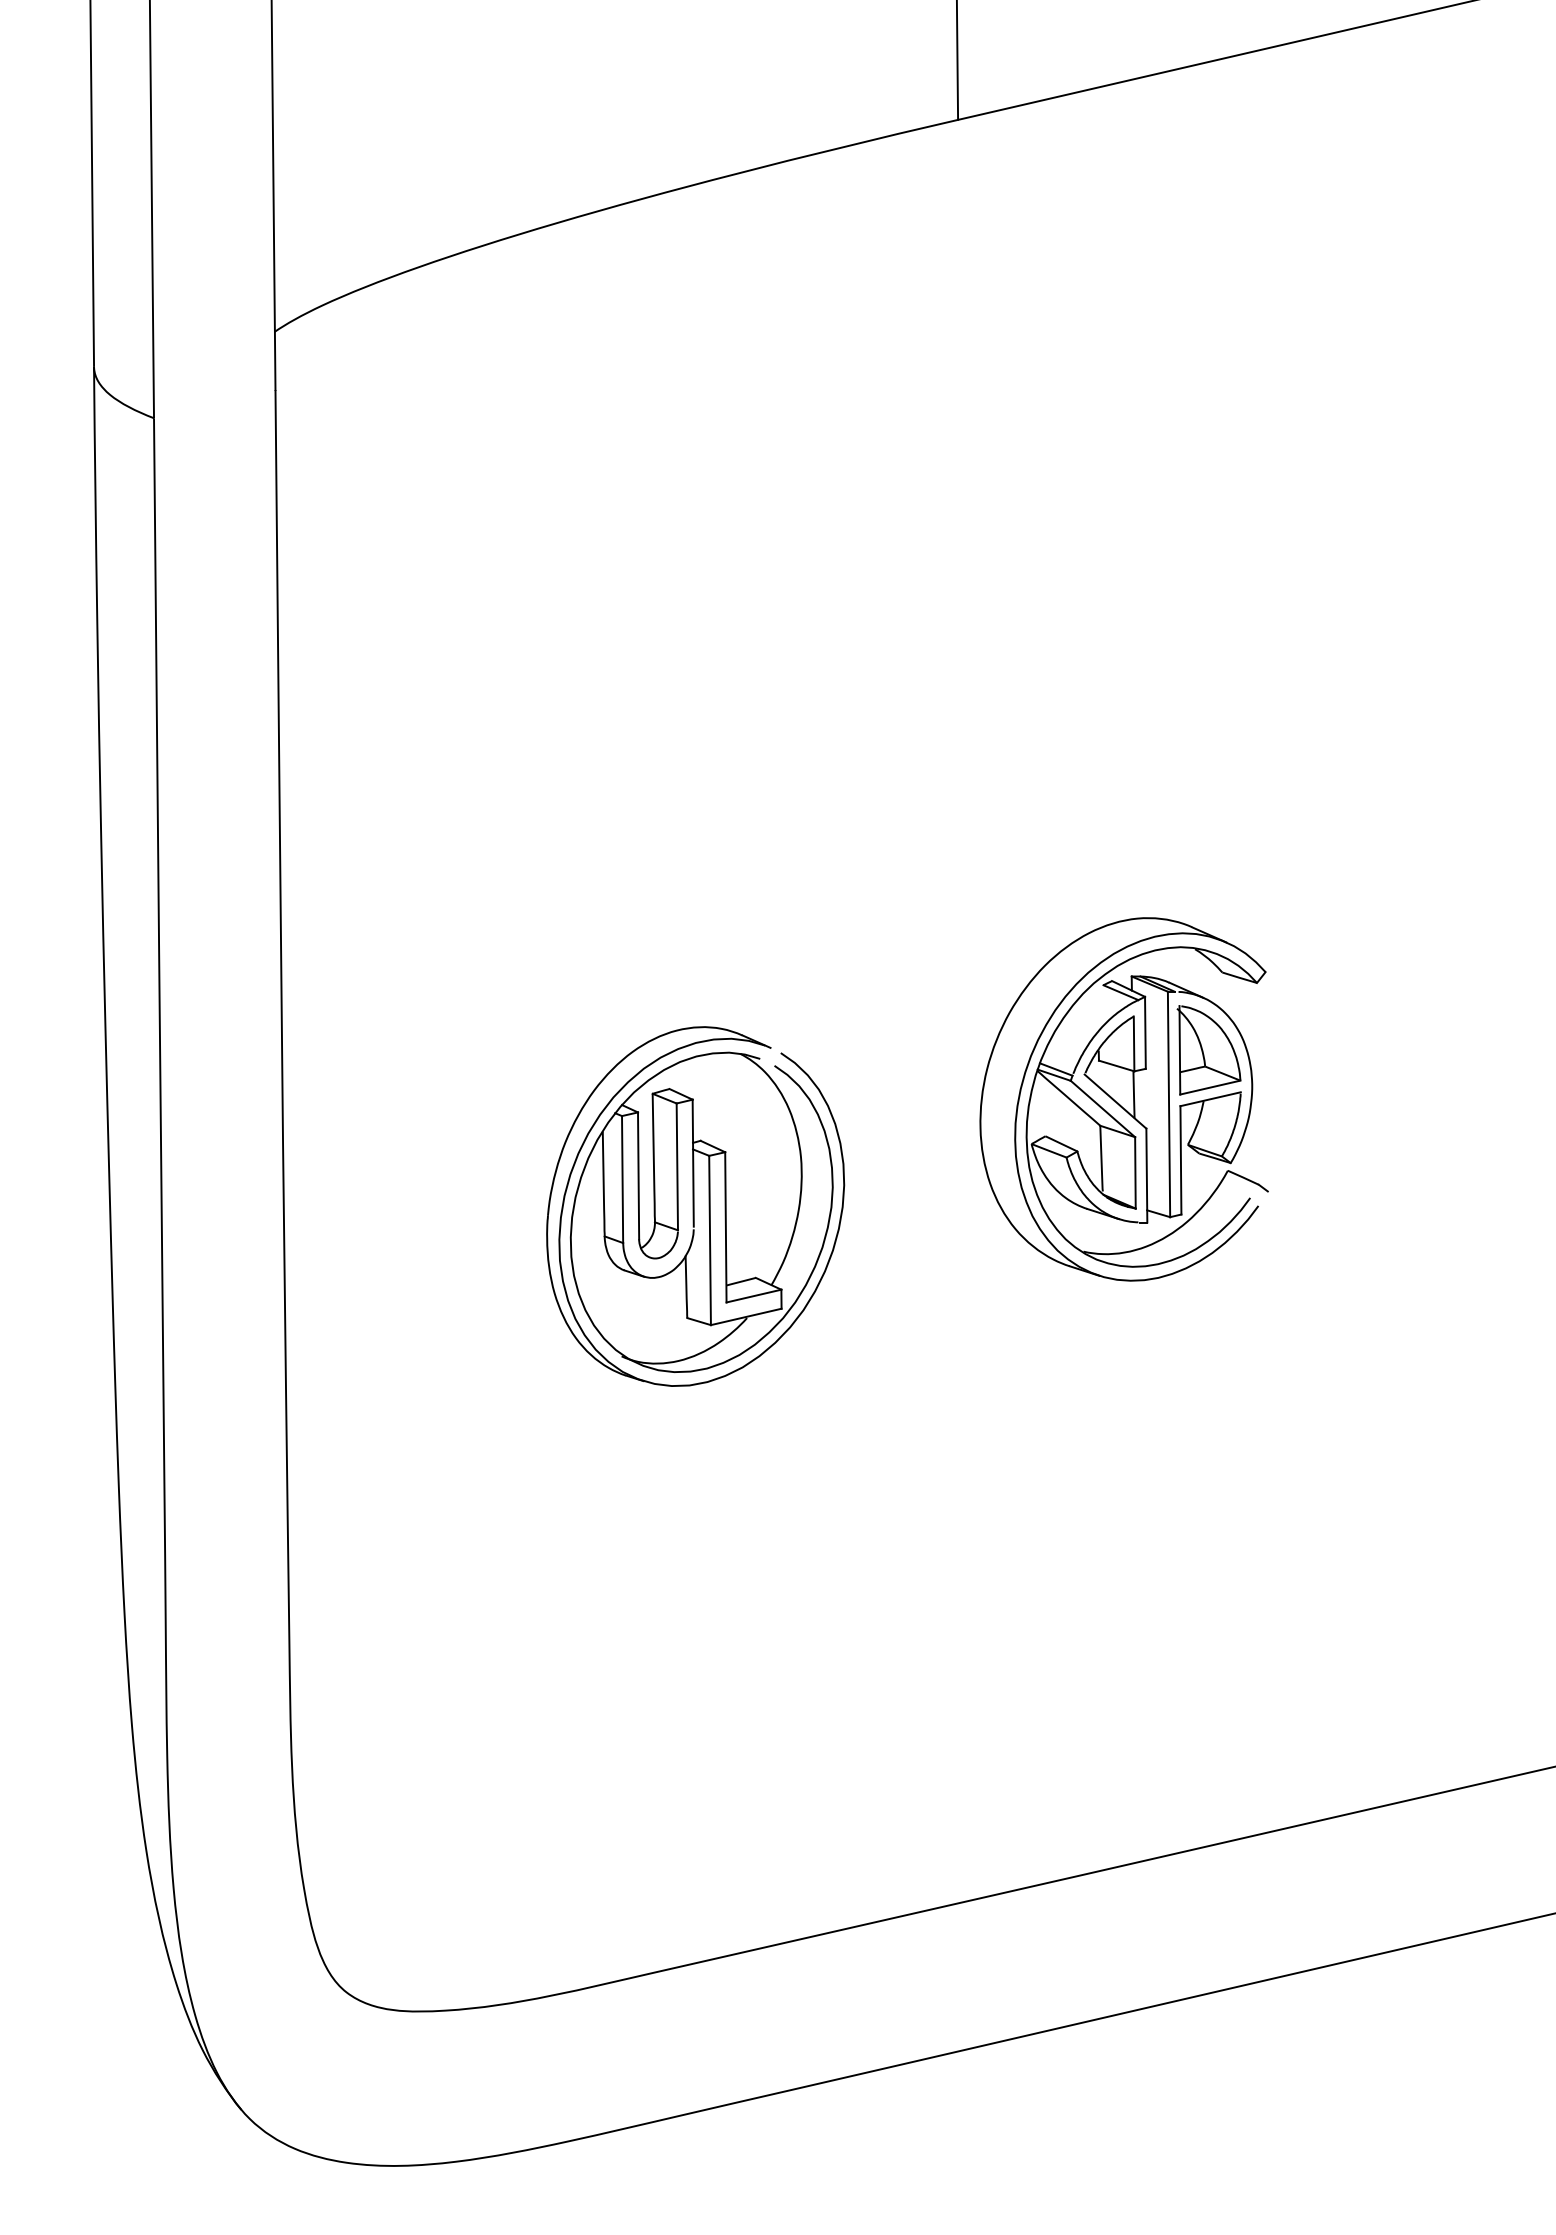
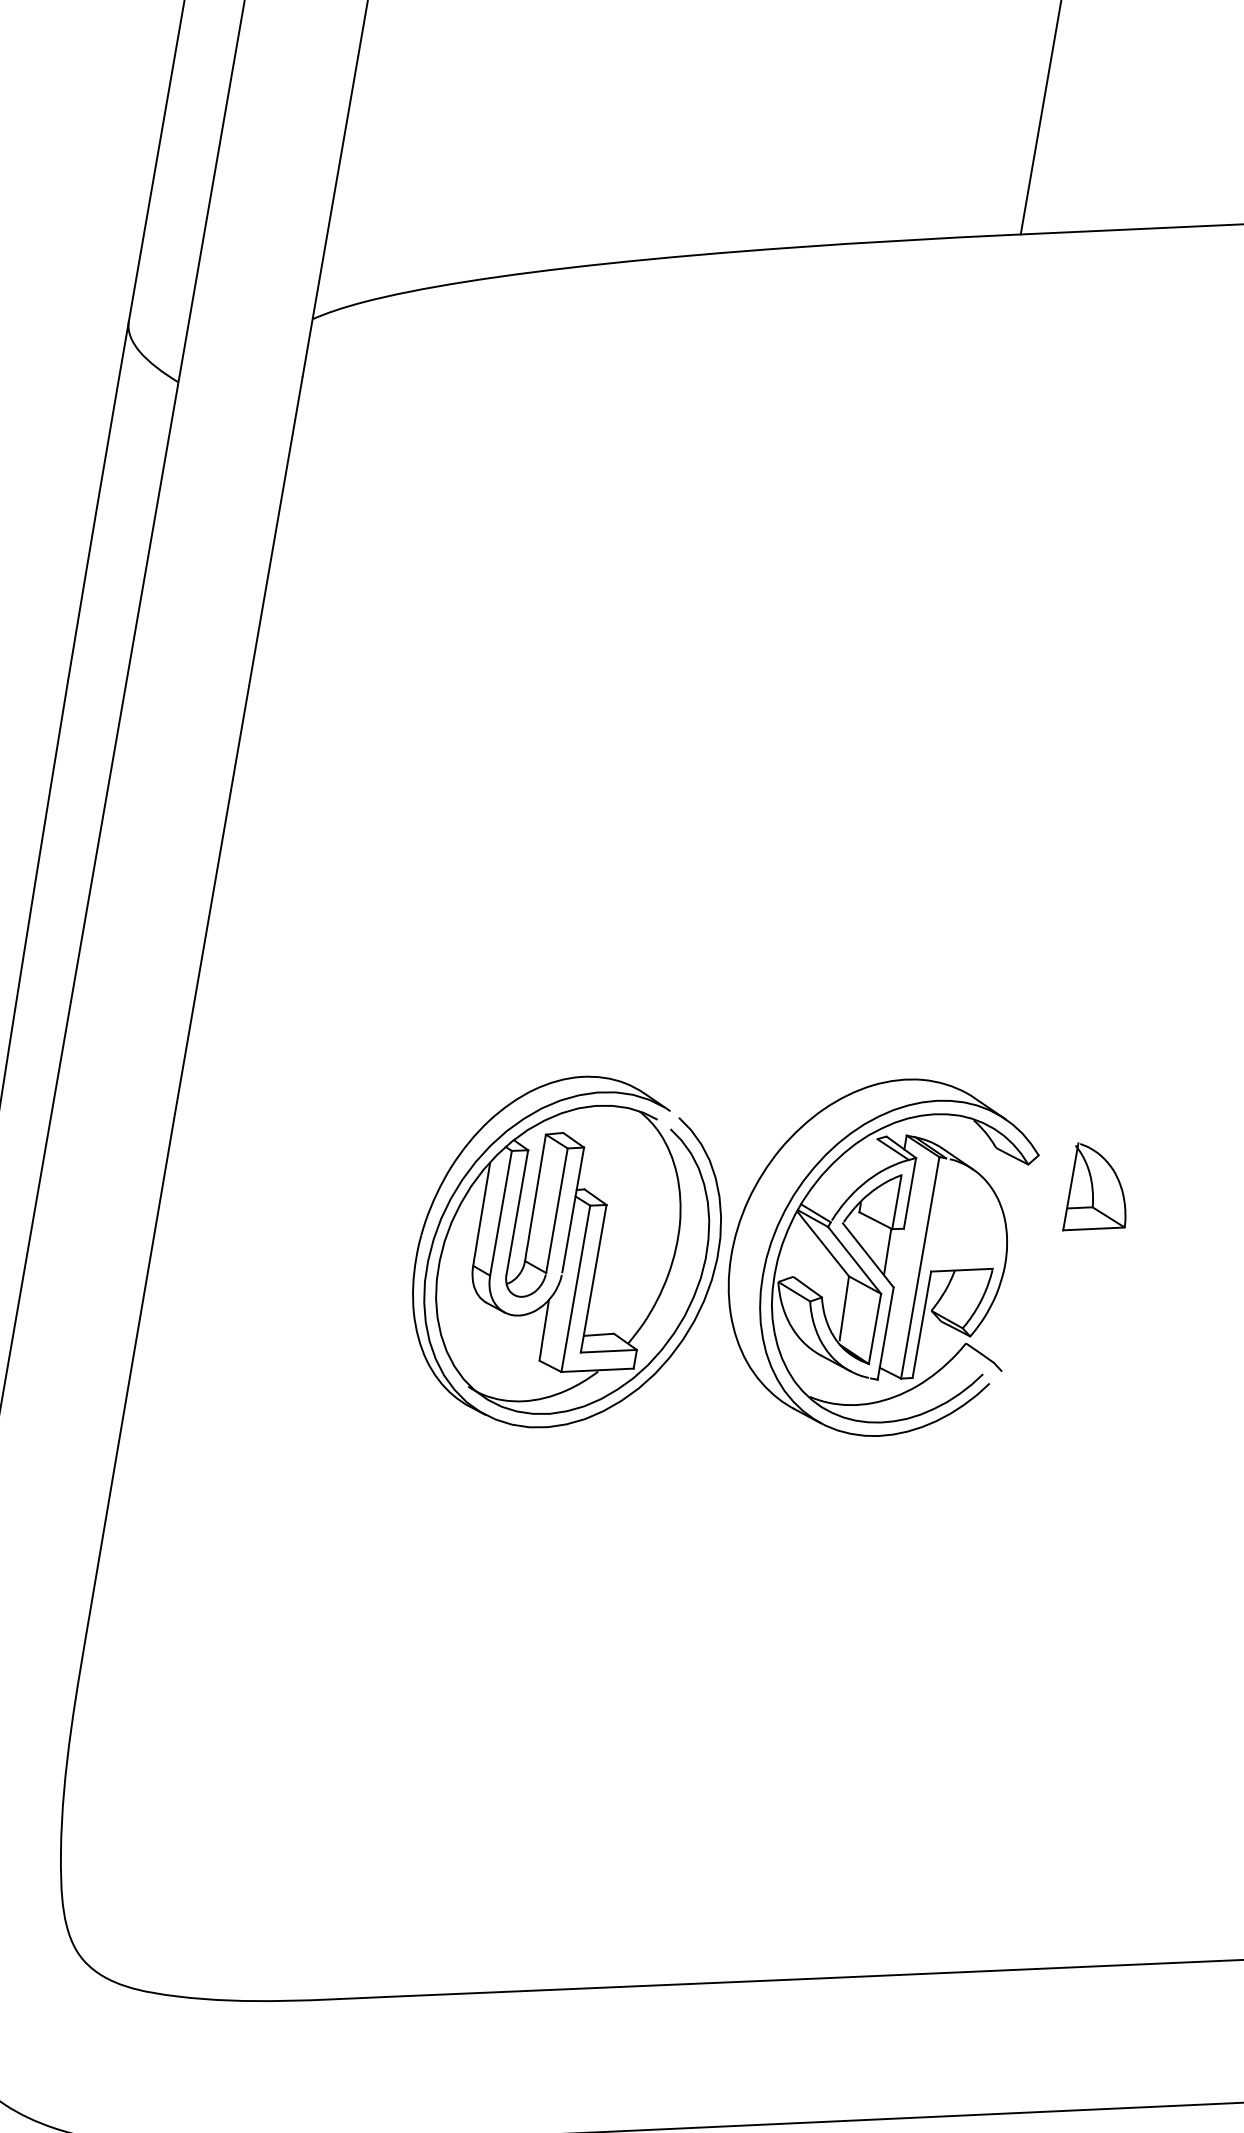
part: (1123, 1099) -> (876, 1254), moved

